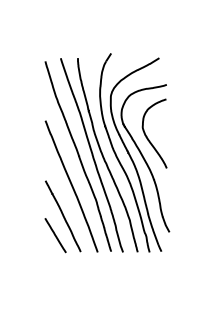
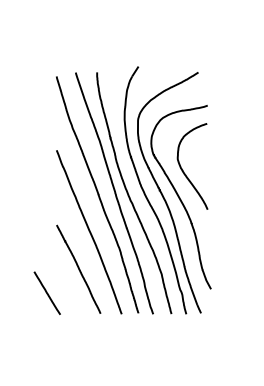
line: (54, 234) -> (46, 292), moved

